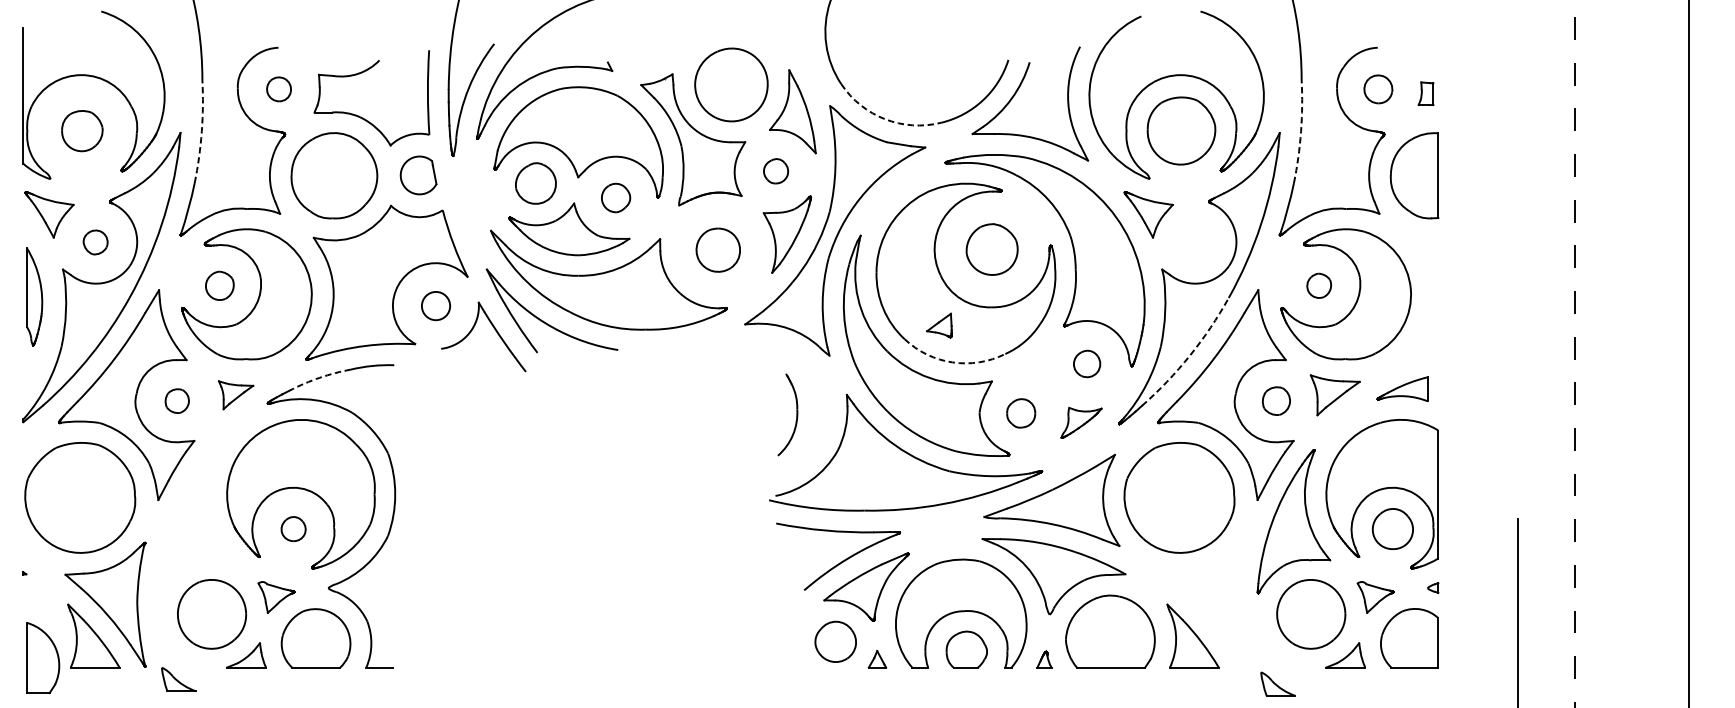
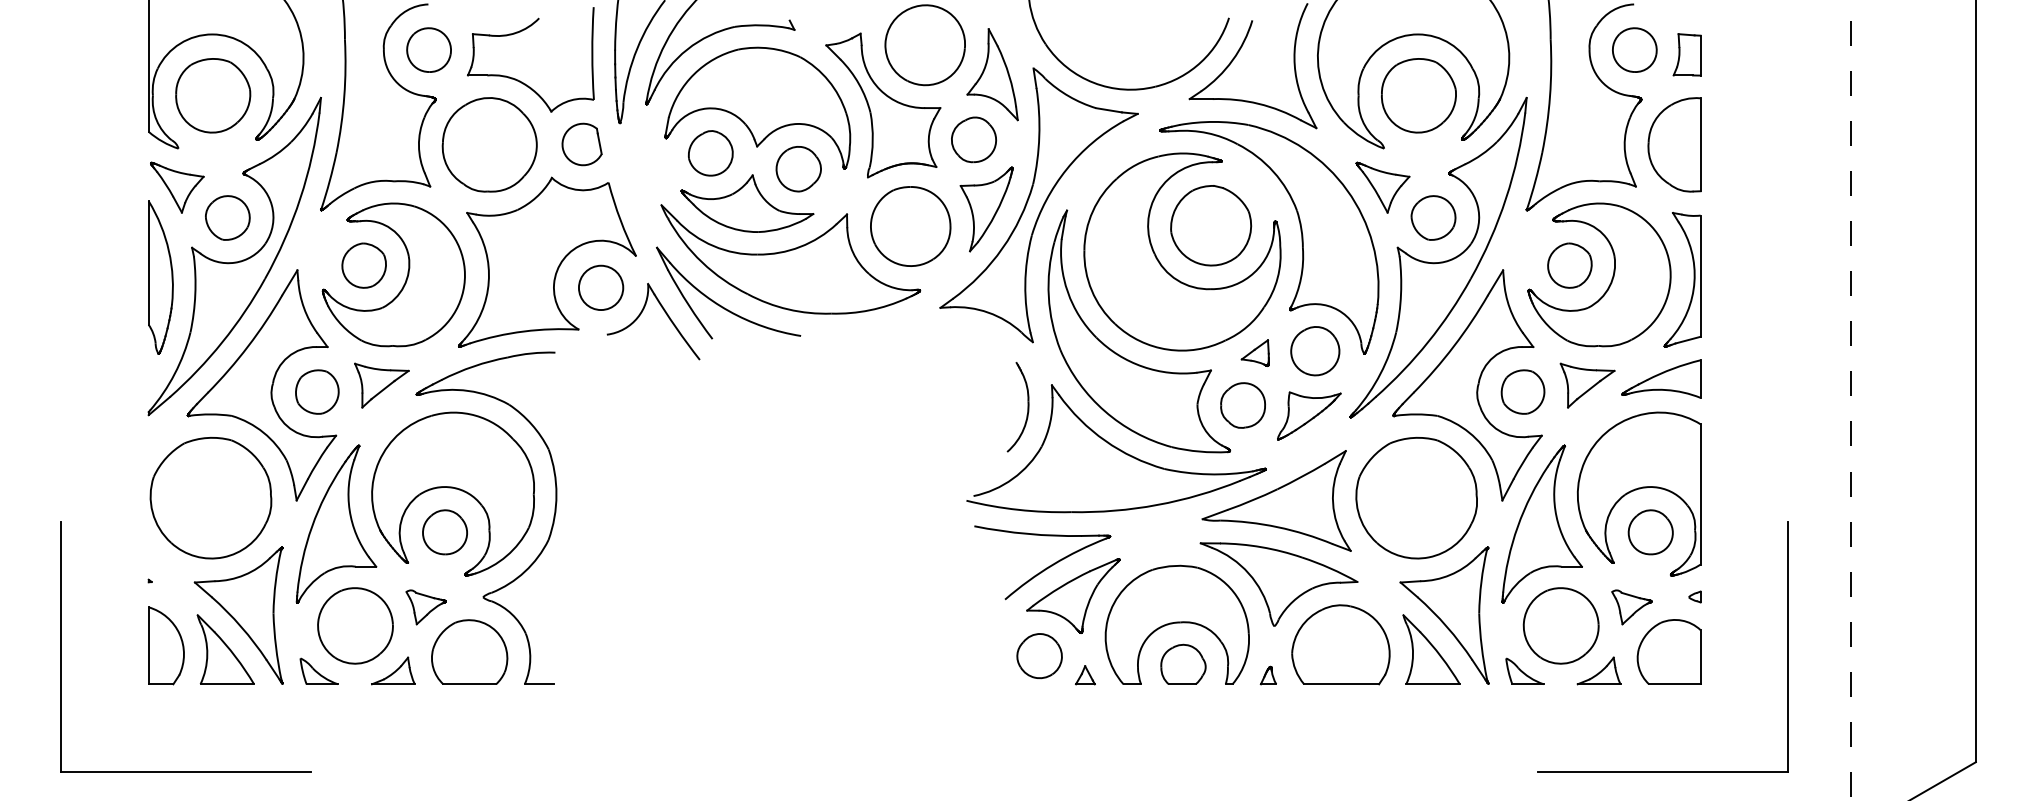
part: (278, 88) -> (428, 49), size x1.67
part: (1378, 88) -> (1634, 49), size x1.43
part: (1425, 93) -> (1686, 54), size x1.67
arc: (884, 118) -> (1093, 82), dashed -> solid
part: (82, 130) -> (213, 95), size x1.67
arc: (201, 131) -> (344, 96), dashed -> solid
arc: (1301, 131) -> (1550, 96), dashed -> solid
part: (776, 170) -> (974, 139), size x1.67
part: (615, 198) -> (798, 169), size x1.43
part: (95, 242) -> (227, 217), size x1.67
part: (1194, 242) -> (1433, 217), added
part: (992, 249) -> (1211, 225), size x1.43
part: (717, 250) -> (910, 226), size x1.67
part: (219, 285) -> (363, 265), size x1.43
part: (1318, 285) -> (1569, 265), size x1.67
part: (34, 296) -> (160, 277), size x1.43
part: (1431, 298) -> (1693, 279), added
circle: (436, 305) -> (601, 287), size x1.43
part: (938, 324) -> (1254, 352), moved
arc: (1190, 355) -> (1428, 342), dashed -> solid
arc: (952, 362) -> (1167, 349), dashed -> solid
part: (1087, 364) -> (1315, 351), size x1.67
arc: (319, 377) -> (473, 366), dashed -> solid
part: (1402, 388) -> (1661, 378), size x1.43
part: (235, 395) -> (381, 385), size x1.43
part: (177, 400) -> (317, 391), size x1.67
part: (1275, 400) -> (1522, 391), size x1.43
part: (1020, 413) -> (1242, 405), size x1.43
part: (796, 415) -> (1027, 407), moved
part: (1081, 422) -> (1309, 415), size x1.43
part: (194, 520) -> (336, 523), added
part: (293, 529) -> (444, 532), size x1.67
part: (1204, 604) -> (1444, 615), added
part: (43, 657) -> (166, 645), moved
part: (178, 678) -> (318, 670), moved
part: (1277, 683) -> (1524, 670), moved

